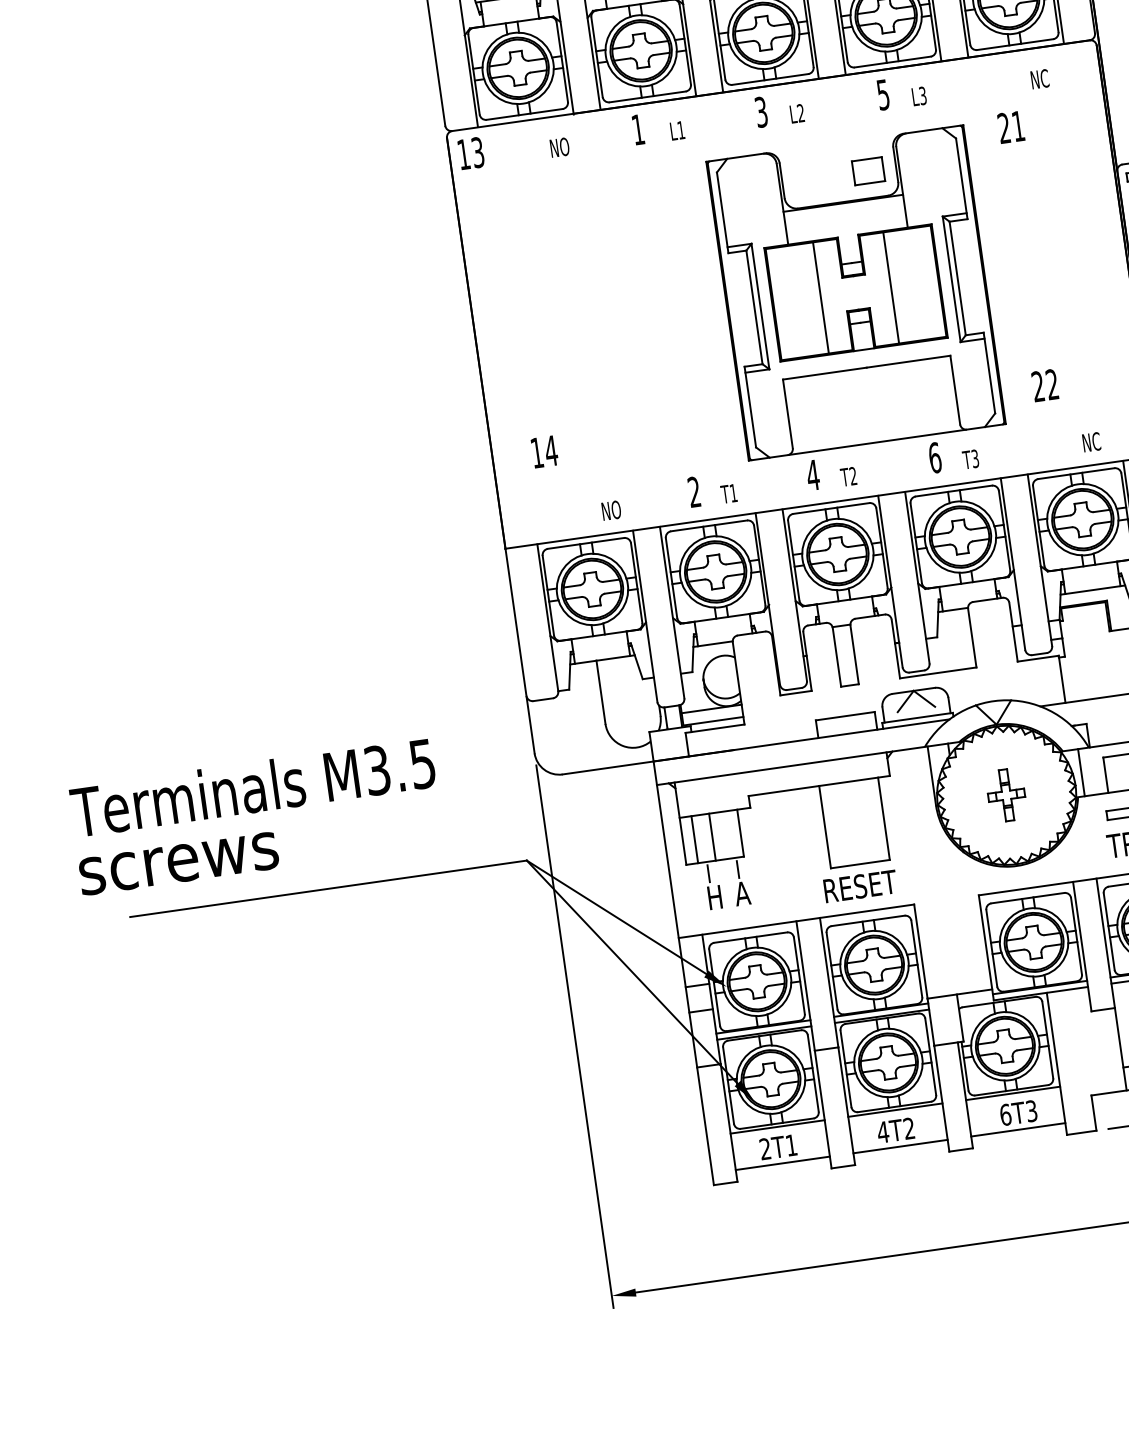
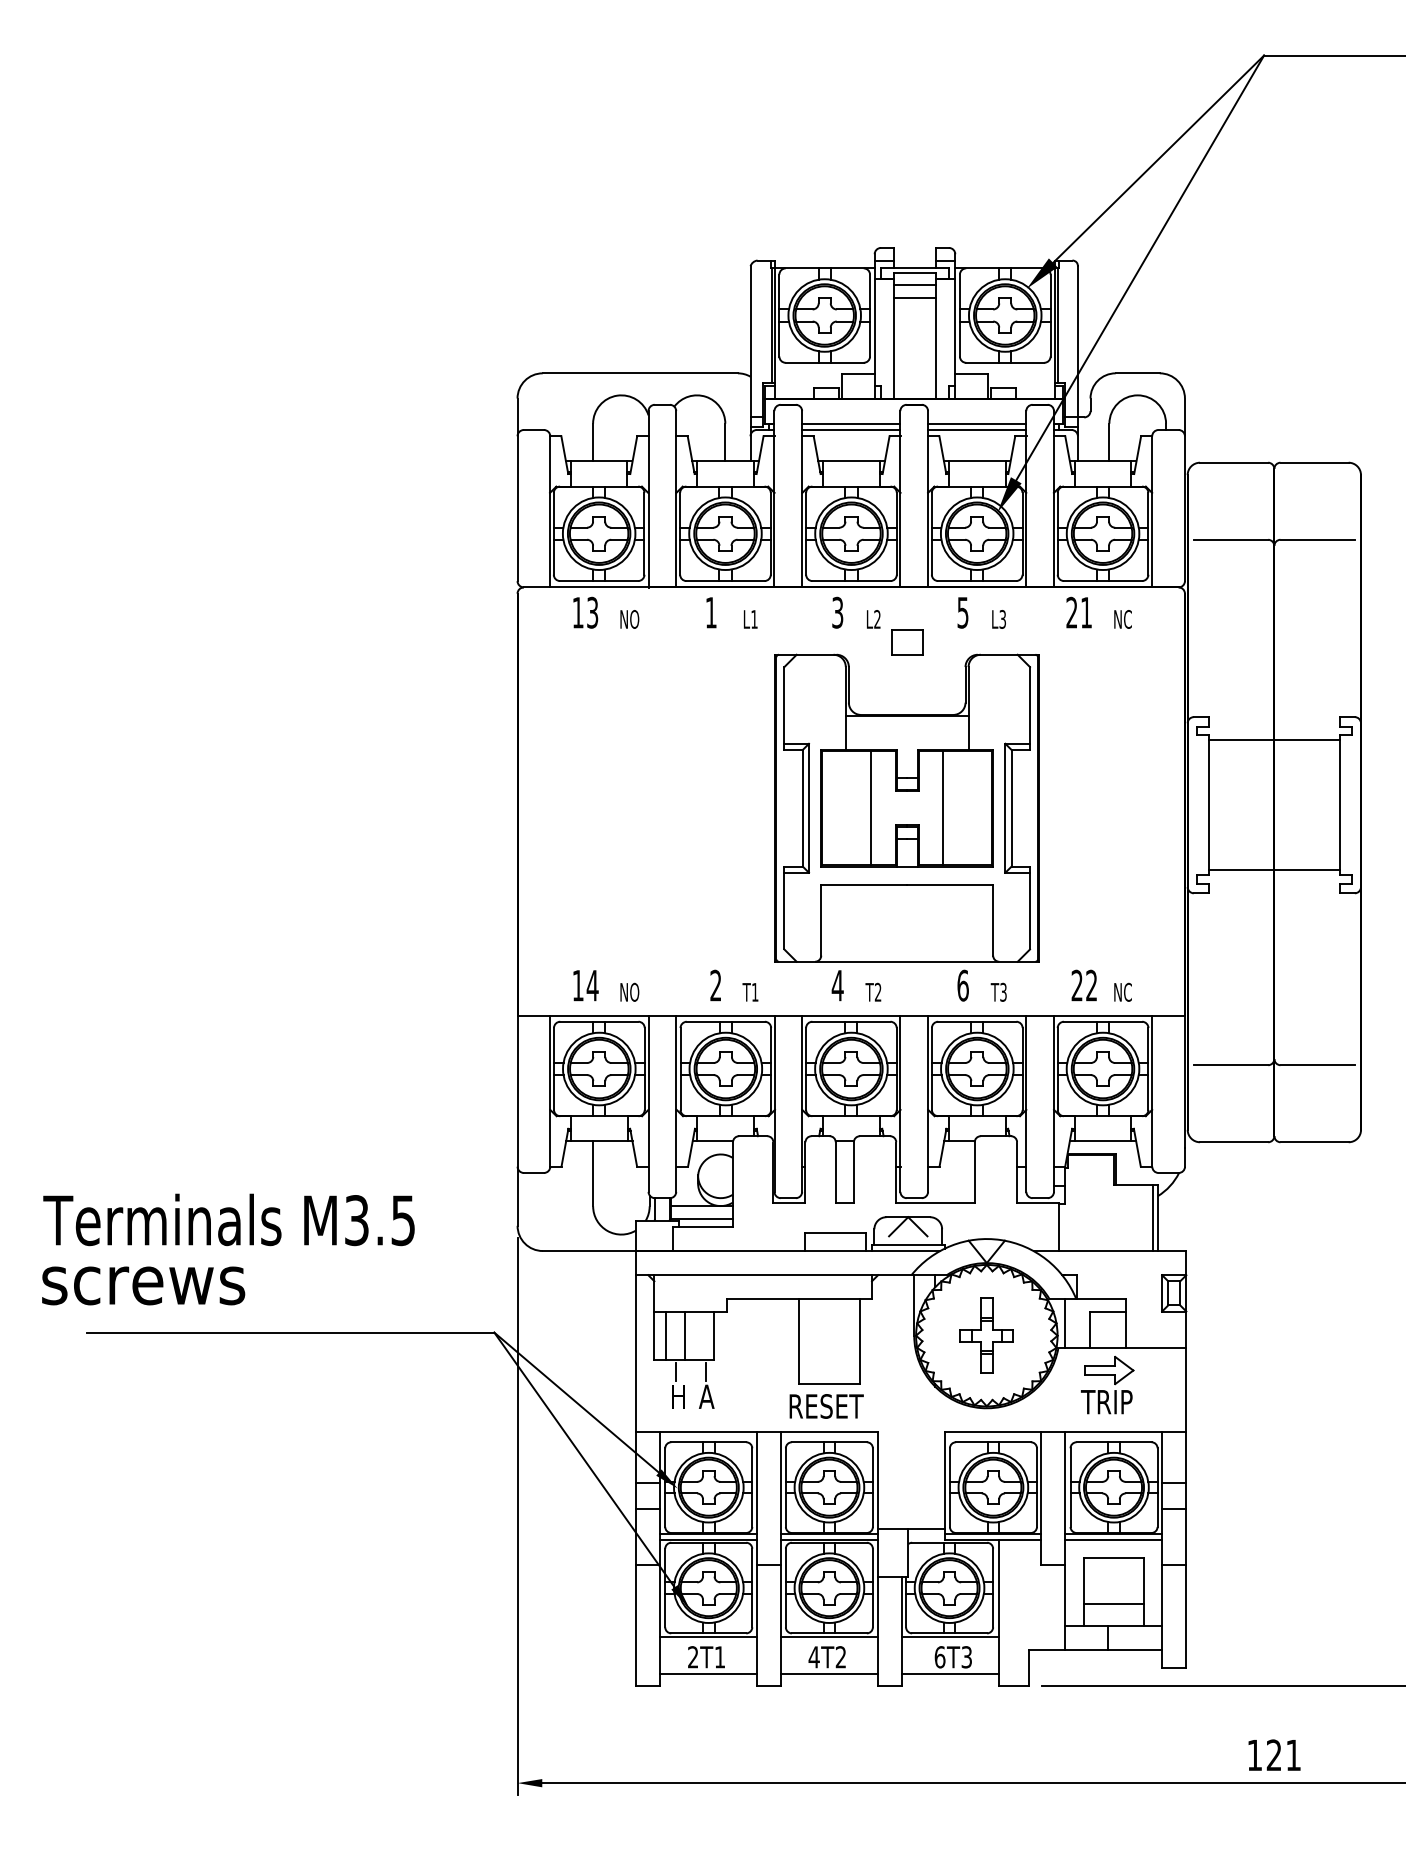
text: (1010, 127) -> (1078, 612), moved
text: (470, 153) -> (585, 612), moved
part: (868, 171) -> (907, 642), moved
text: (1044, 385) -> (1083, 985), moved
text: (544, 451) -> (585, 985), moved
part: (1006, 795) -> (986, 1335), size x1.43

